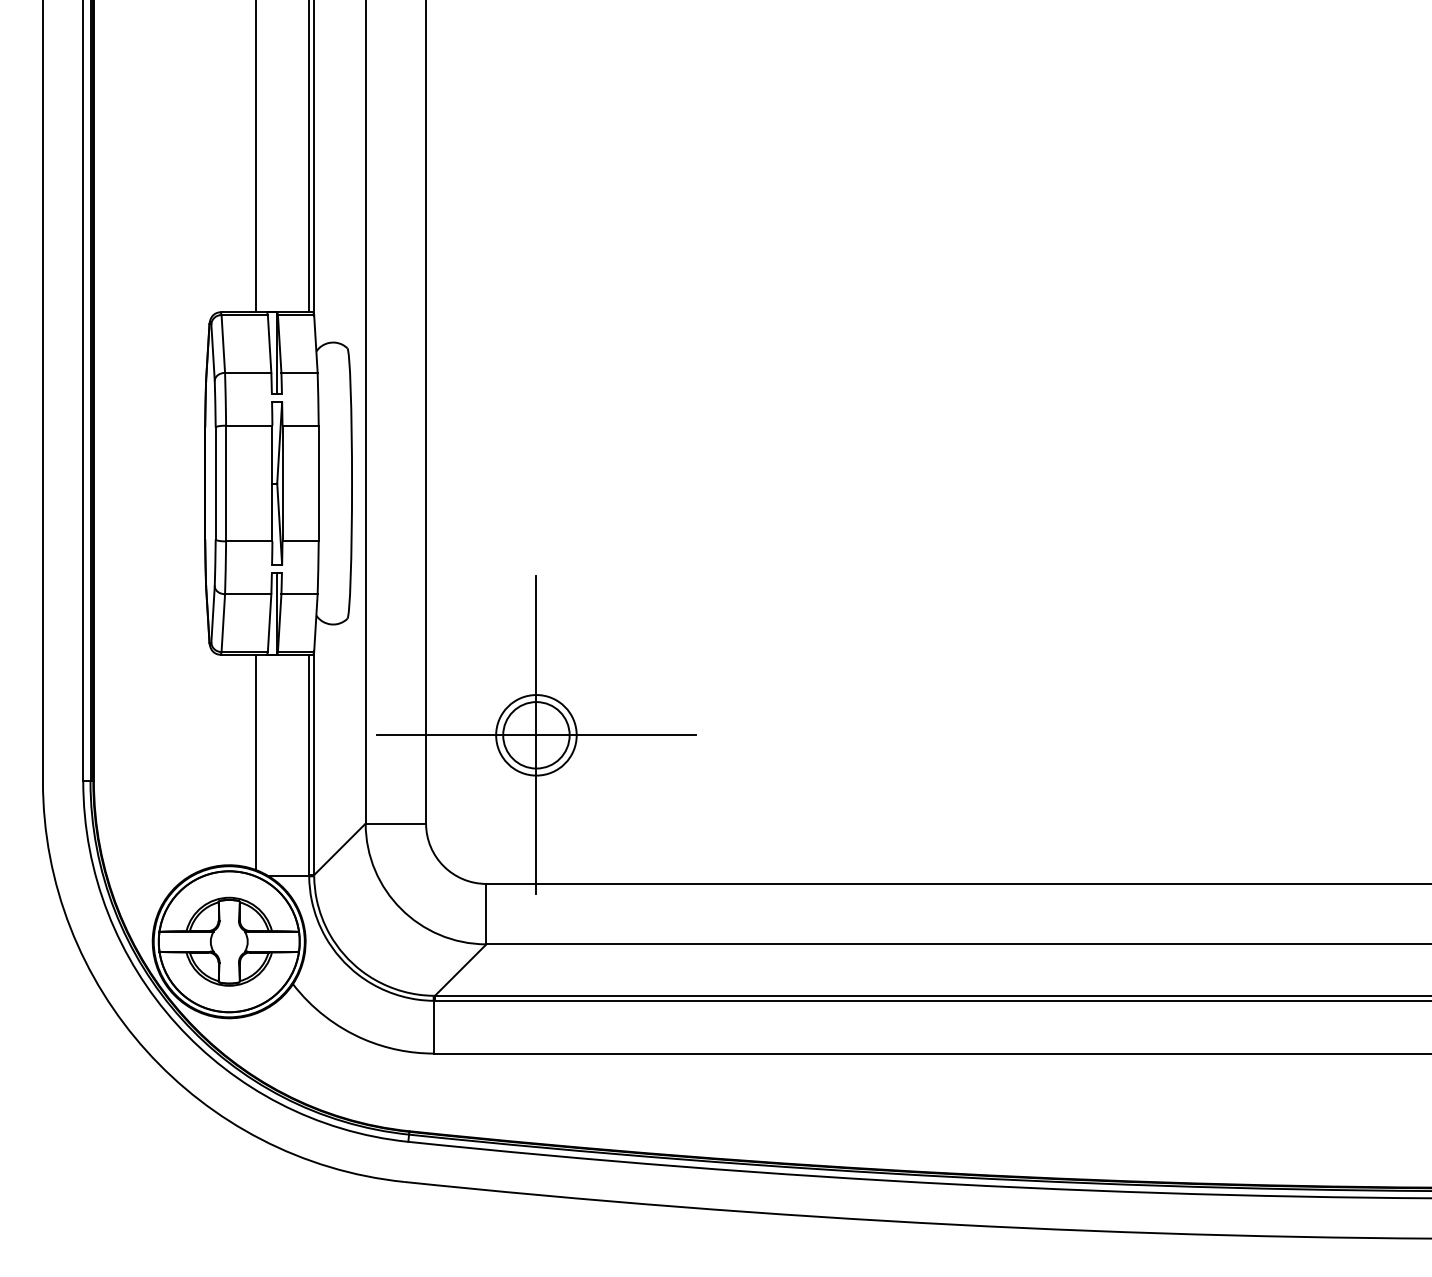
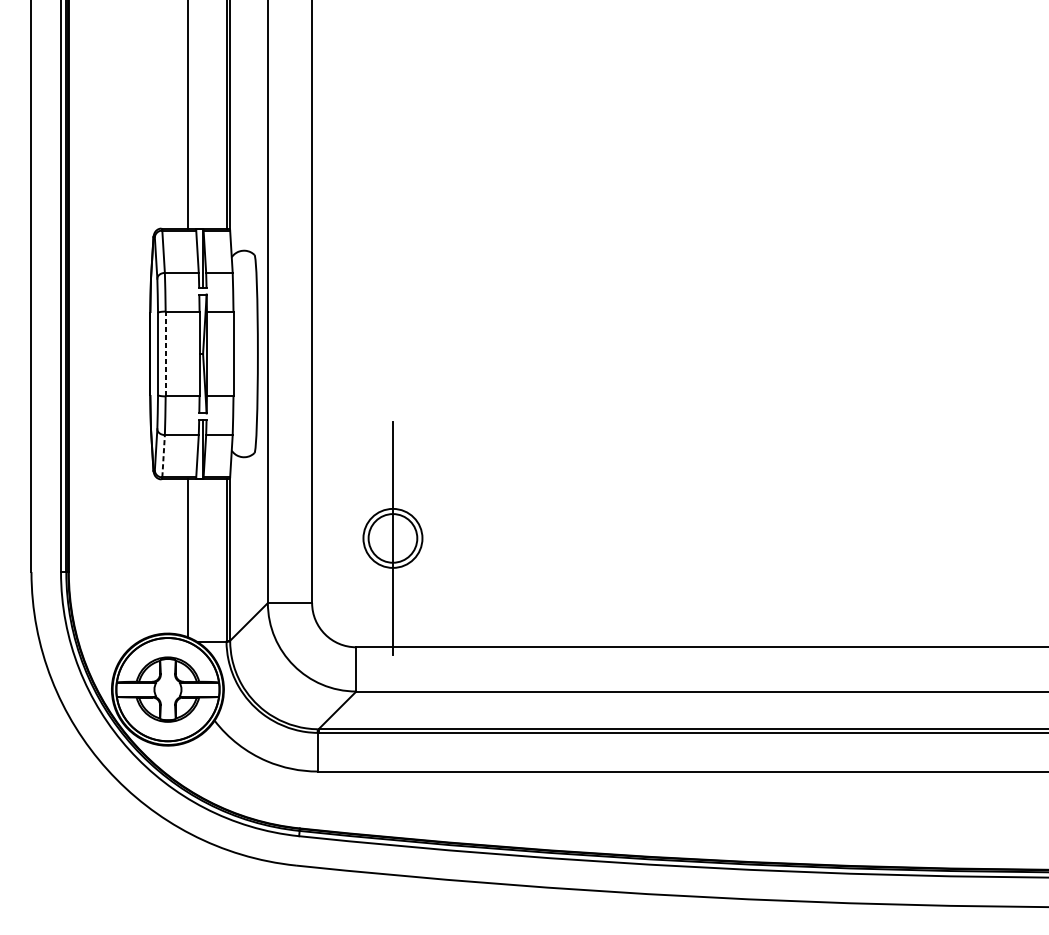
line: (226, 483) -> (165, 353), solid -> dashed
line: (223, 623) -> (163, 456), solid -> dashed
line: (536, 735) -> (393, 538), removed

